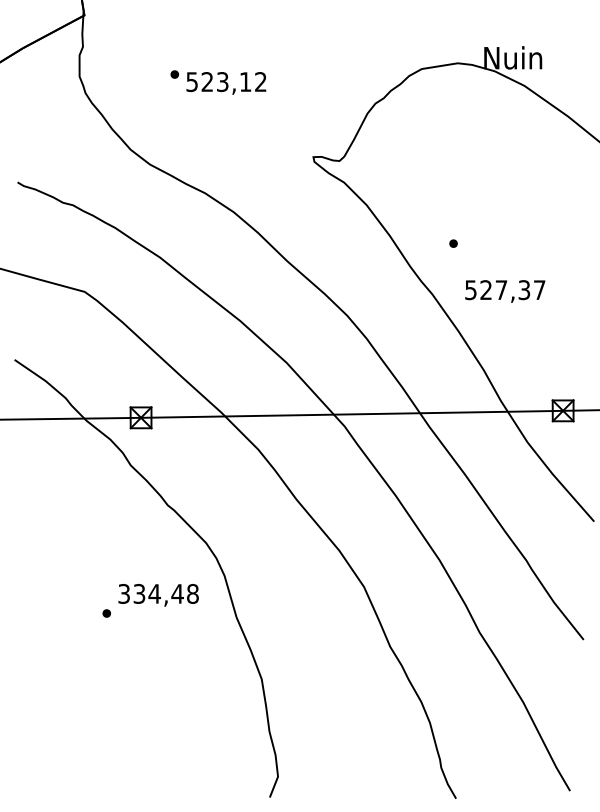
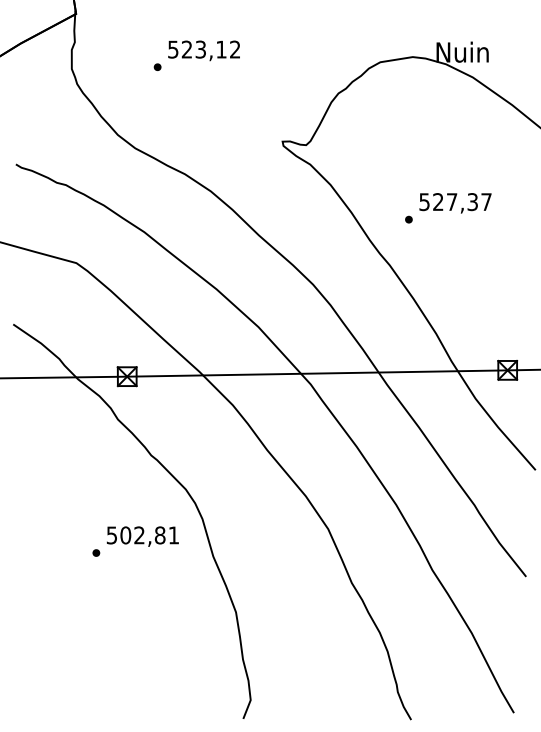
text: (226, 83) -> (204, 50), moved
text: (505, 291) -> (455, 203), moved
text: (158, 593) -> (142, 535), 334,48 -> 502,81

